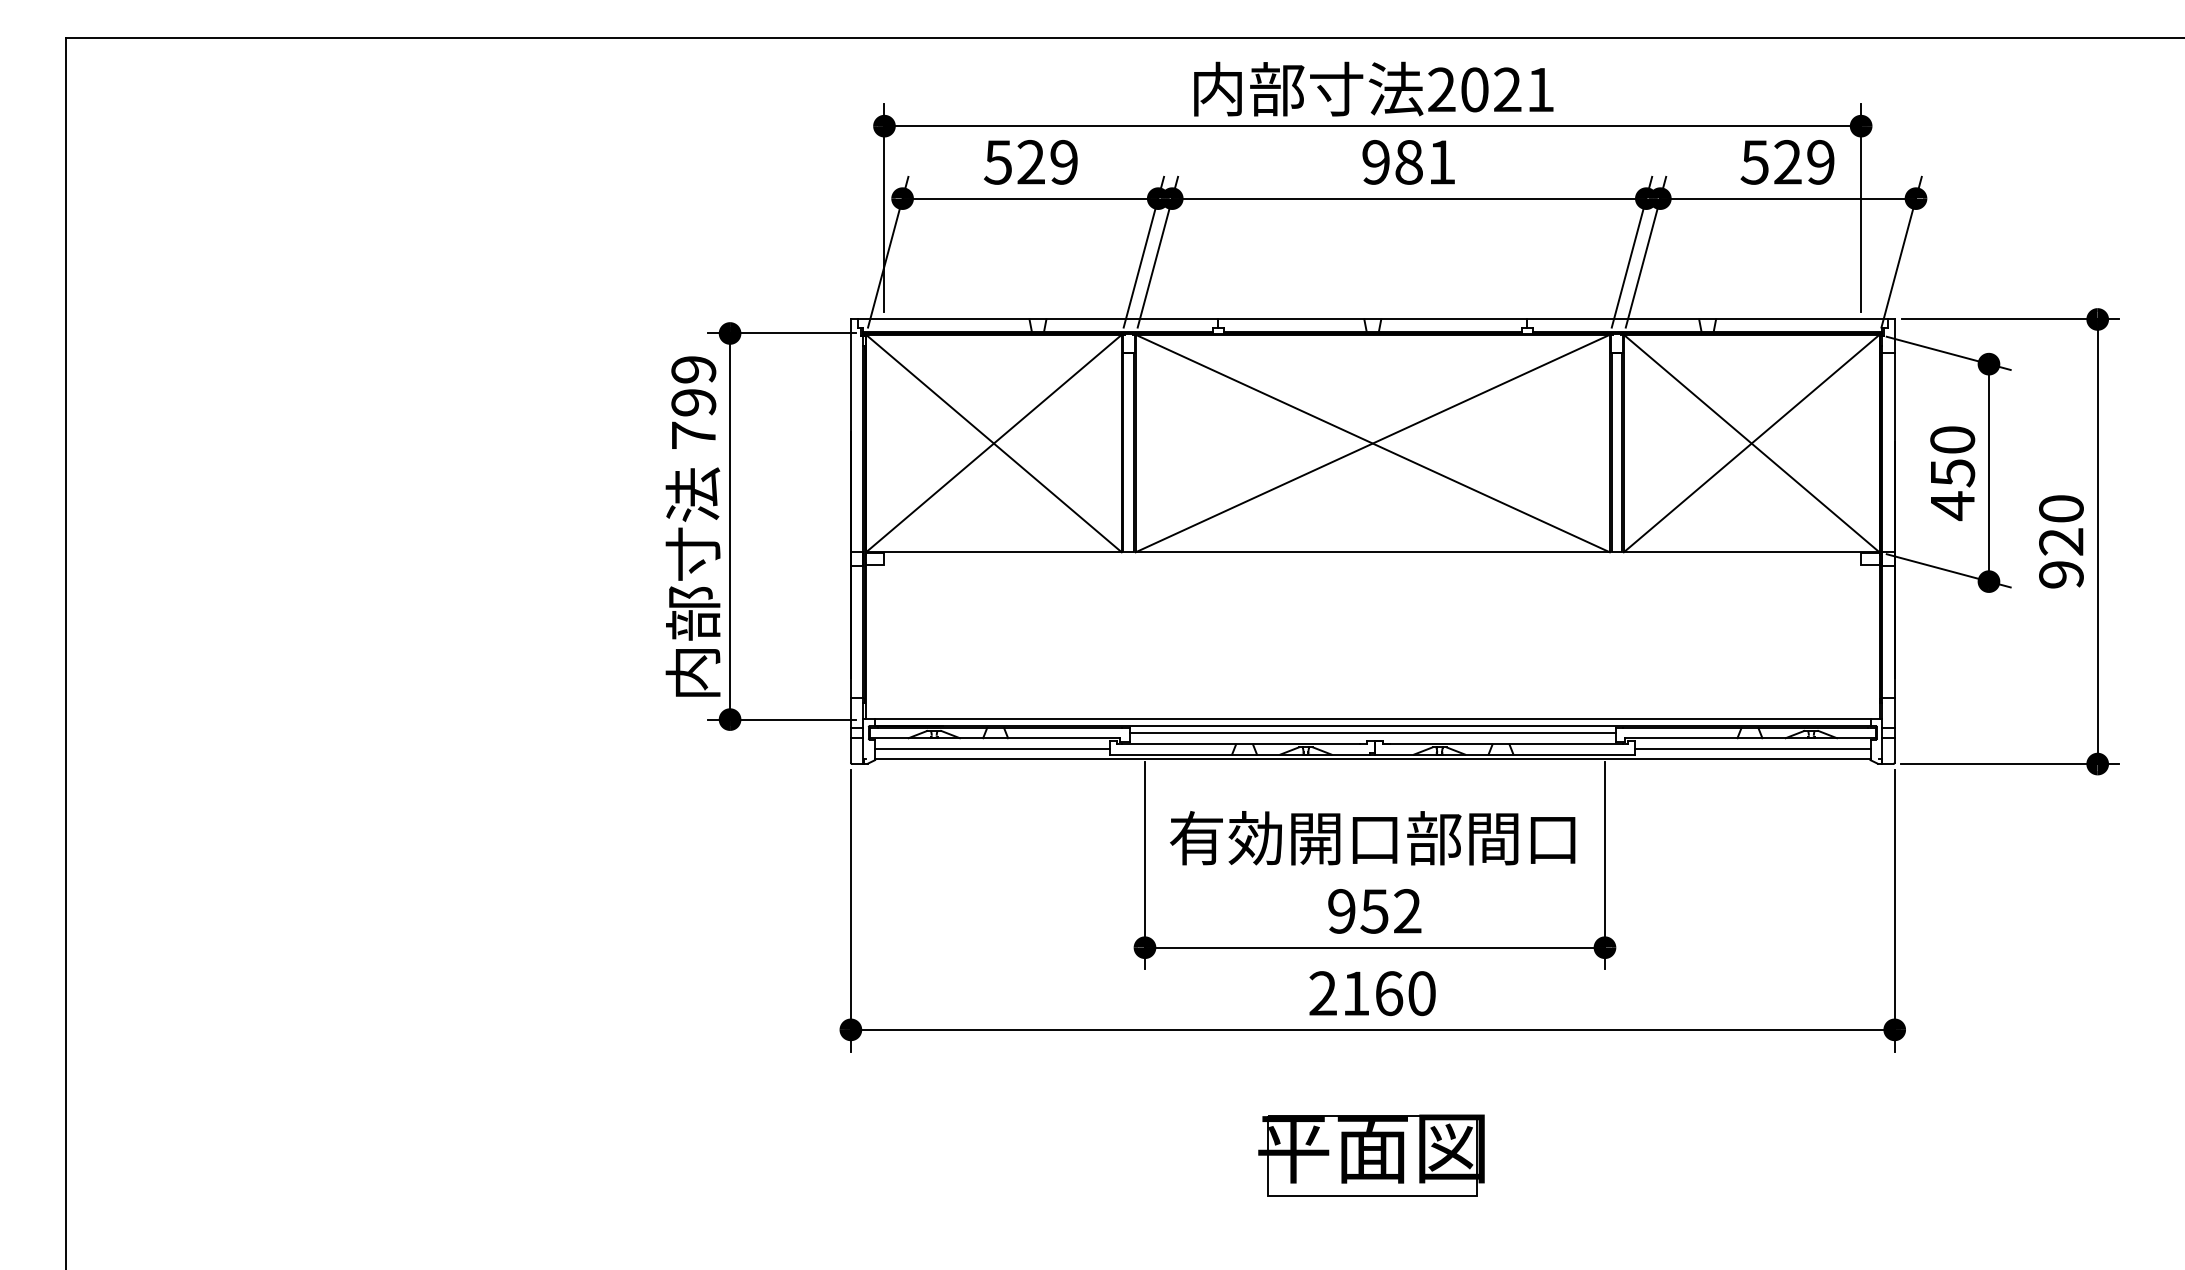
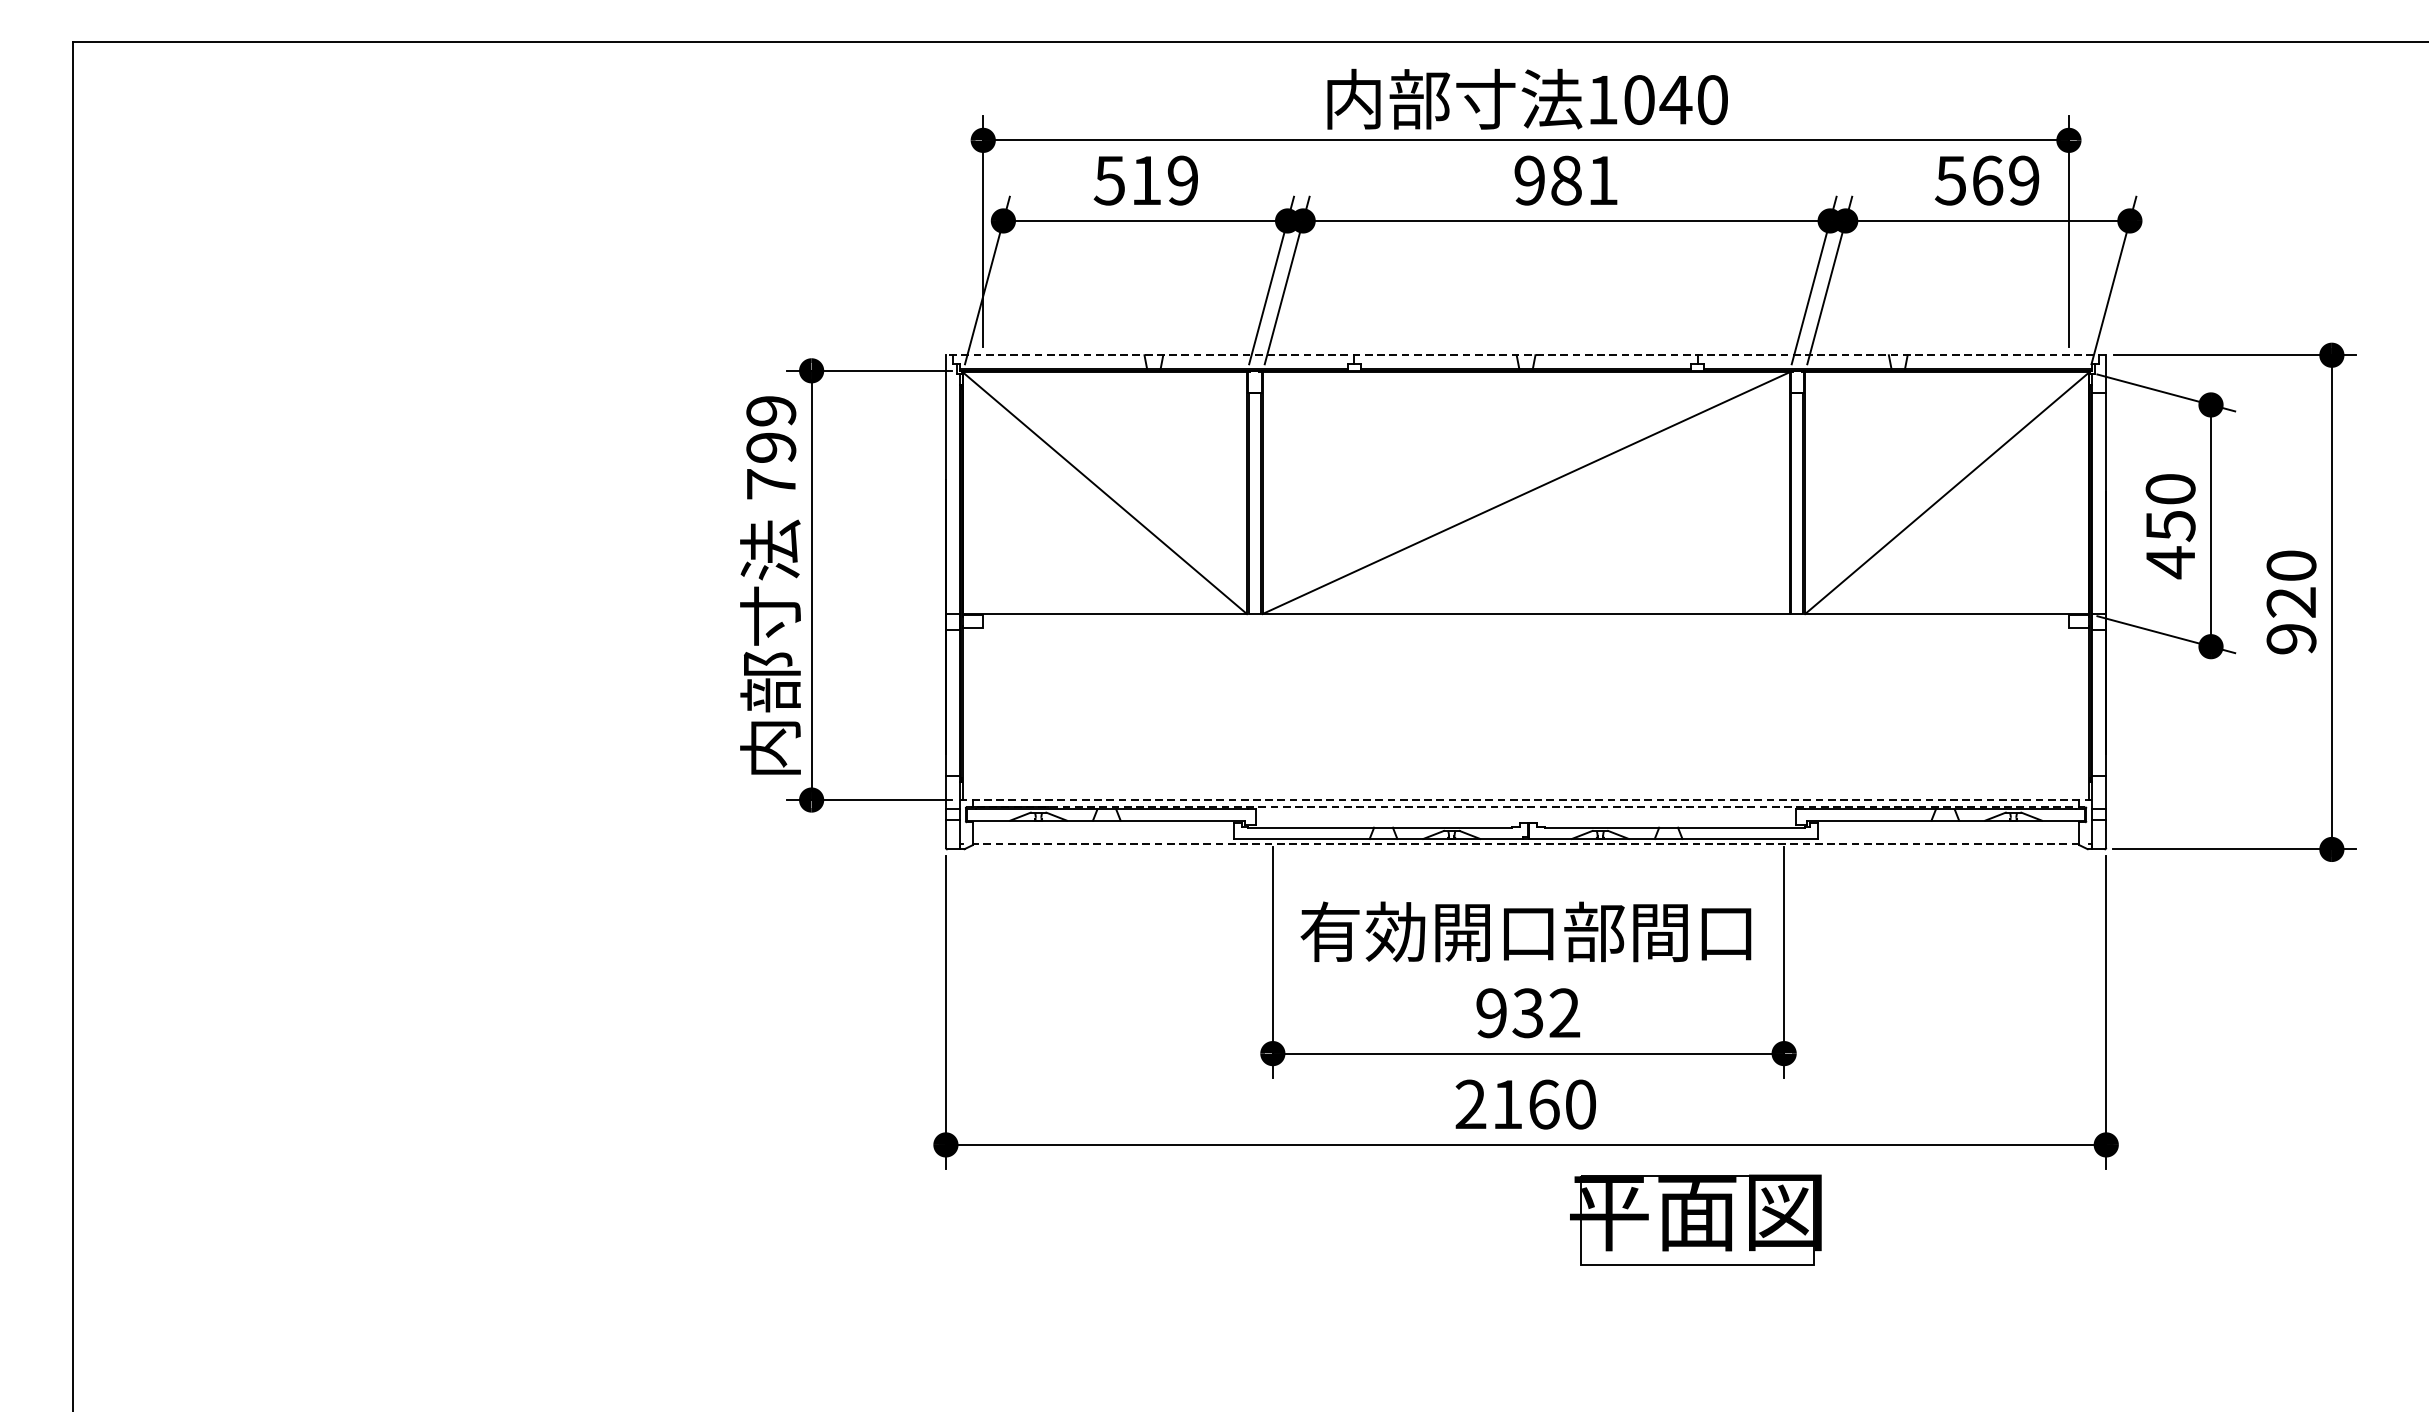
text: (1491, 89) -> (1658, 99), 2021 -> 1040
text: (1030, 161) -> (1145, 179), 529 -> 519
text: (1787, 162) -> (1987, 180), 529 -> 569
line: (1372, 319) -> (1525, 355), solid -> dashed
line: (993, 443) -> (1104, 493), removed
line: (1372, 443) -> (1525, 493), removed
line: (1751, 443) -> (1947, 493), removed
line: (1372, 719) -> (1525, 799), solid -> dashed
line: (1374, 726) -> (1527, 807), solid -> dashed
line: (1372, 732) -> (1525, 814), removed
line: (992, 749) -> (1103, 833), removed
line: (1752, 749) -> (1948, 833), removed
line: (1372, 759) -> (1525, 844), solid -> dashed
text: (1374, 911) -> (1527, 1013), 952 -> 932
part: (1371, 1155) -> (1695, 1220), moved

